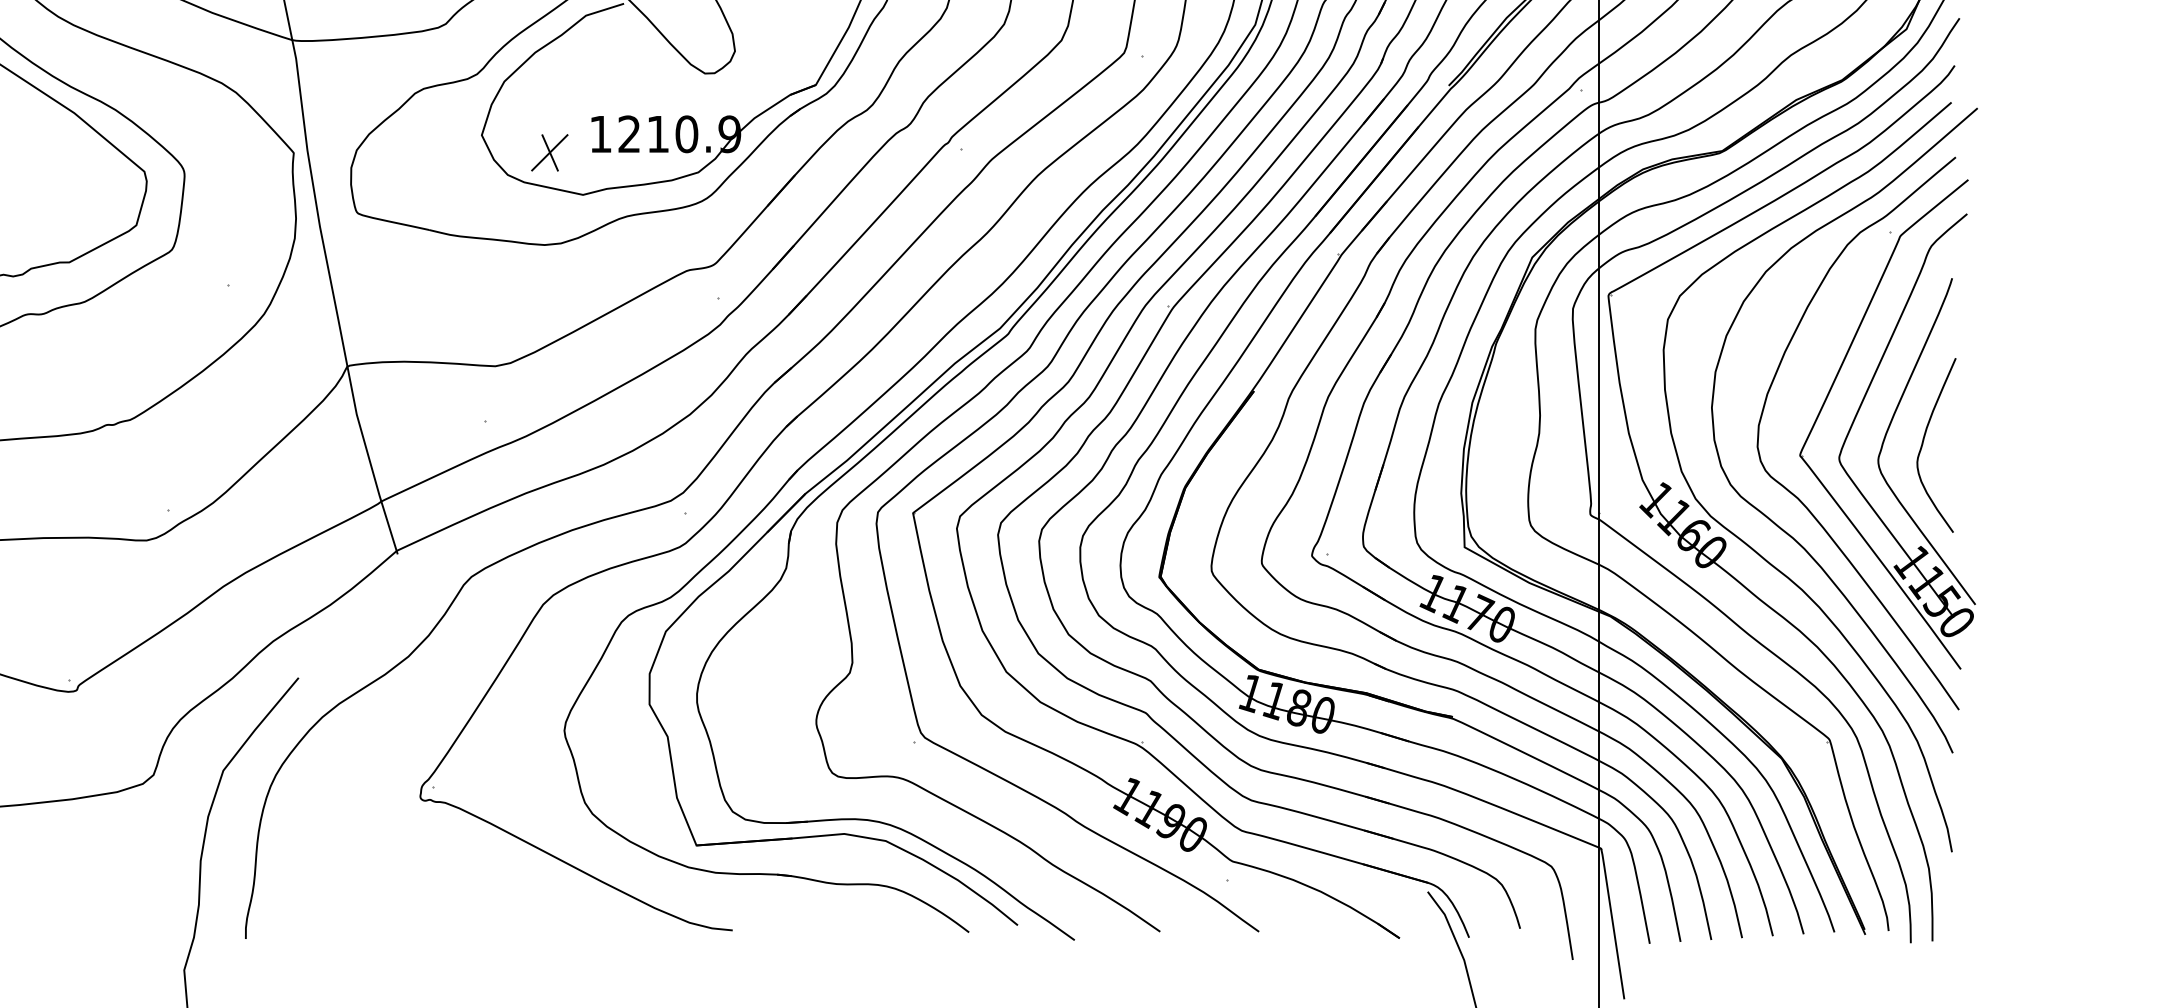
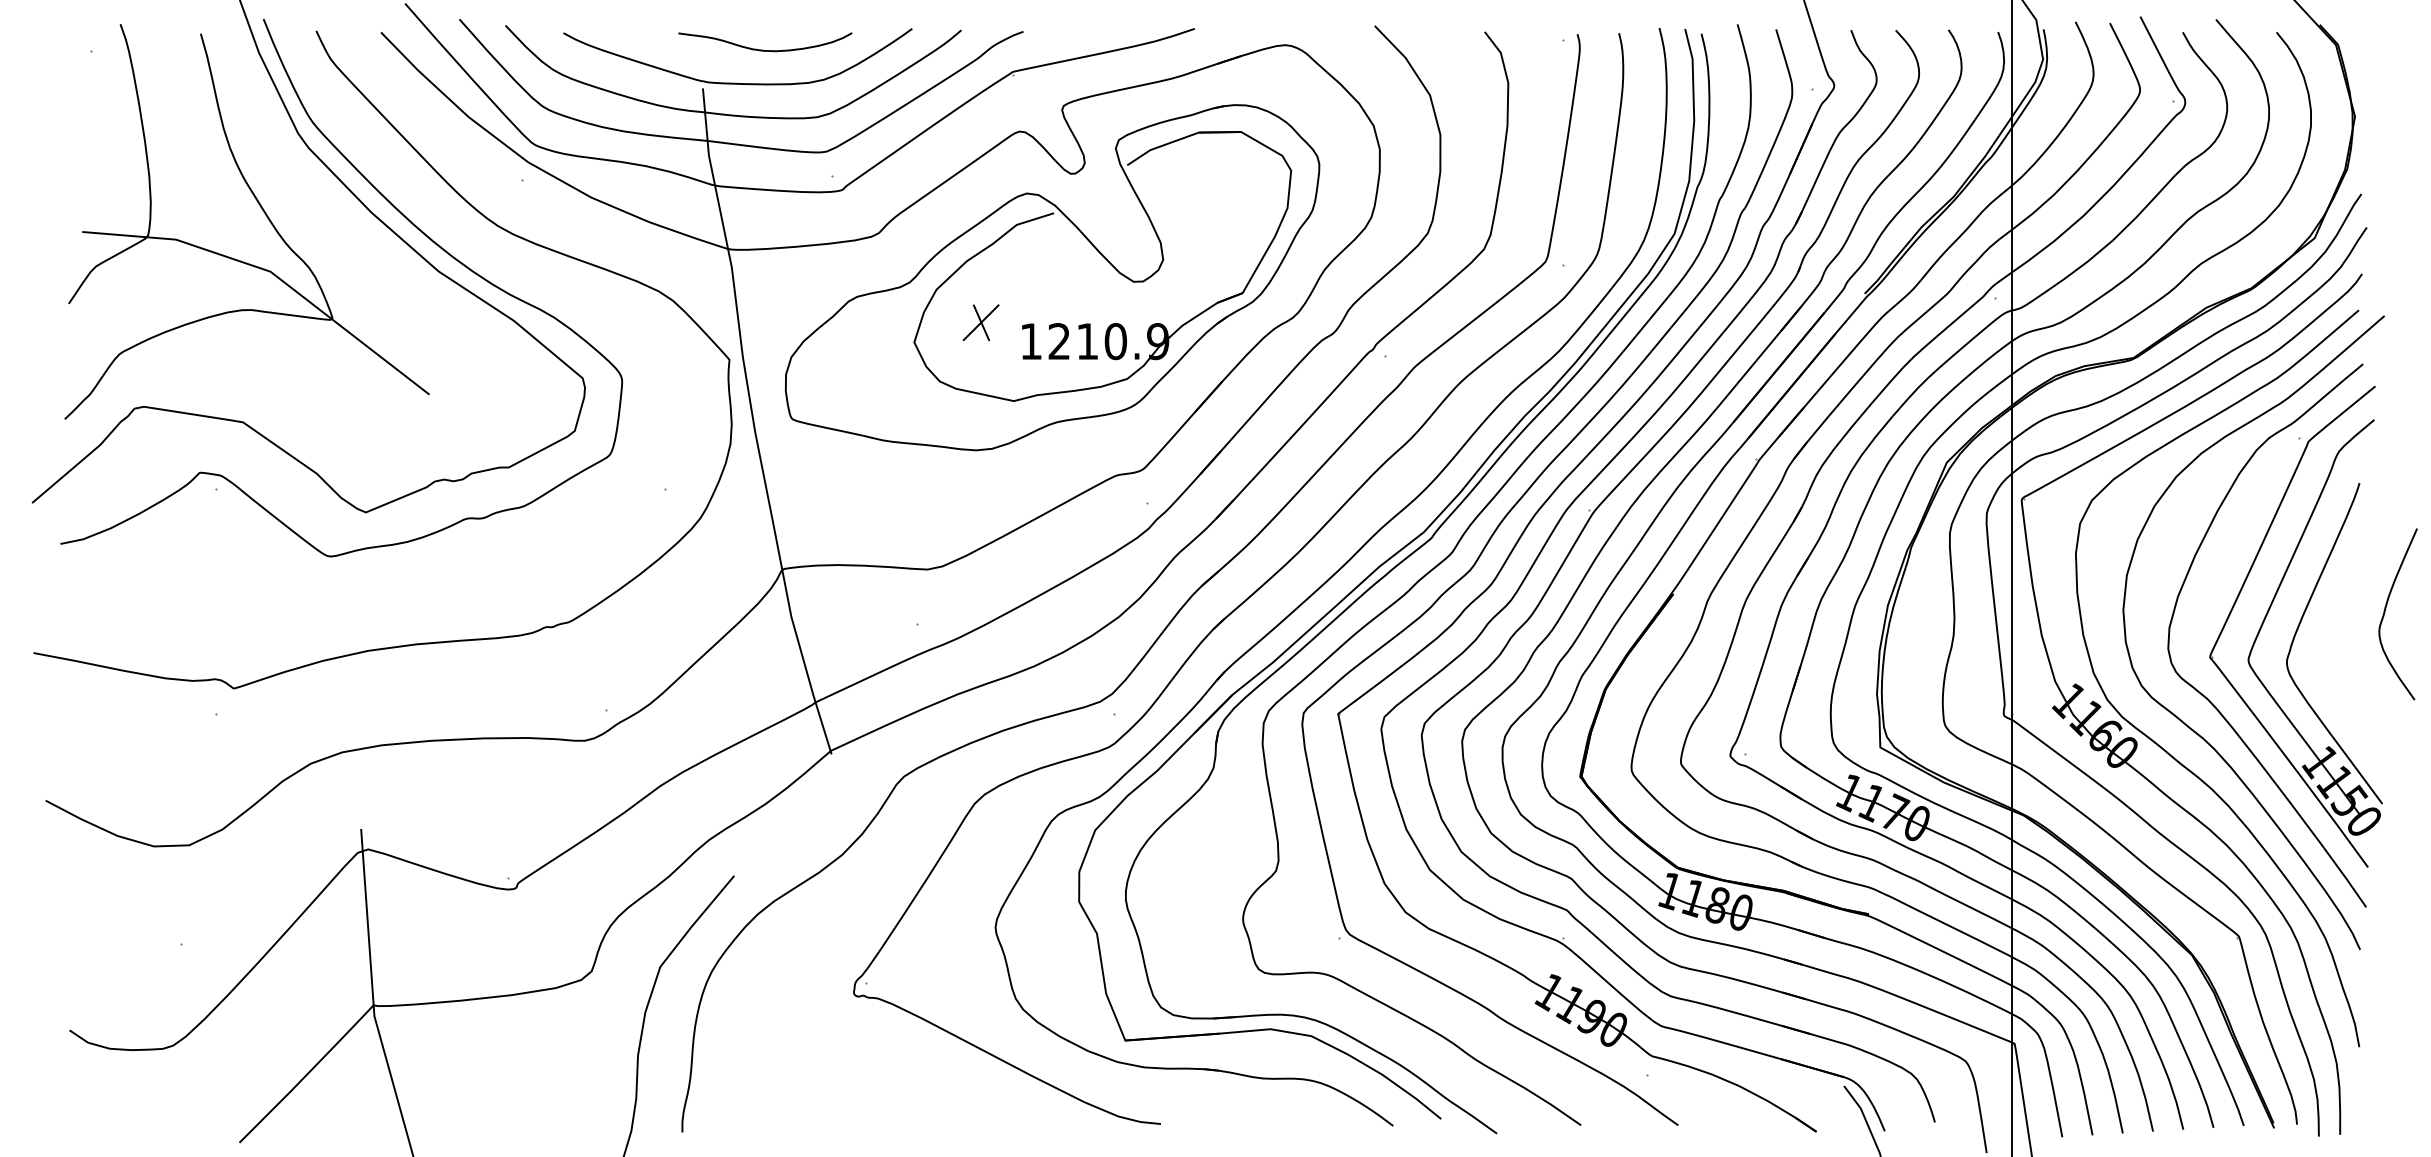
part: (549, 152) -> (980, 322), moved
curve: (1923, 443) -> (2385, 612), moved

